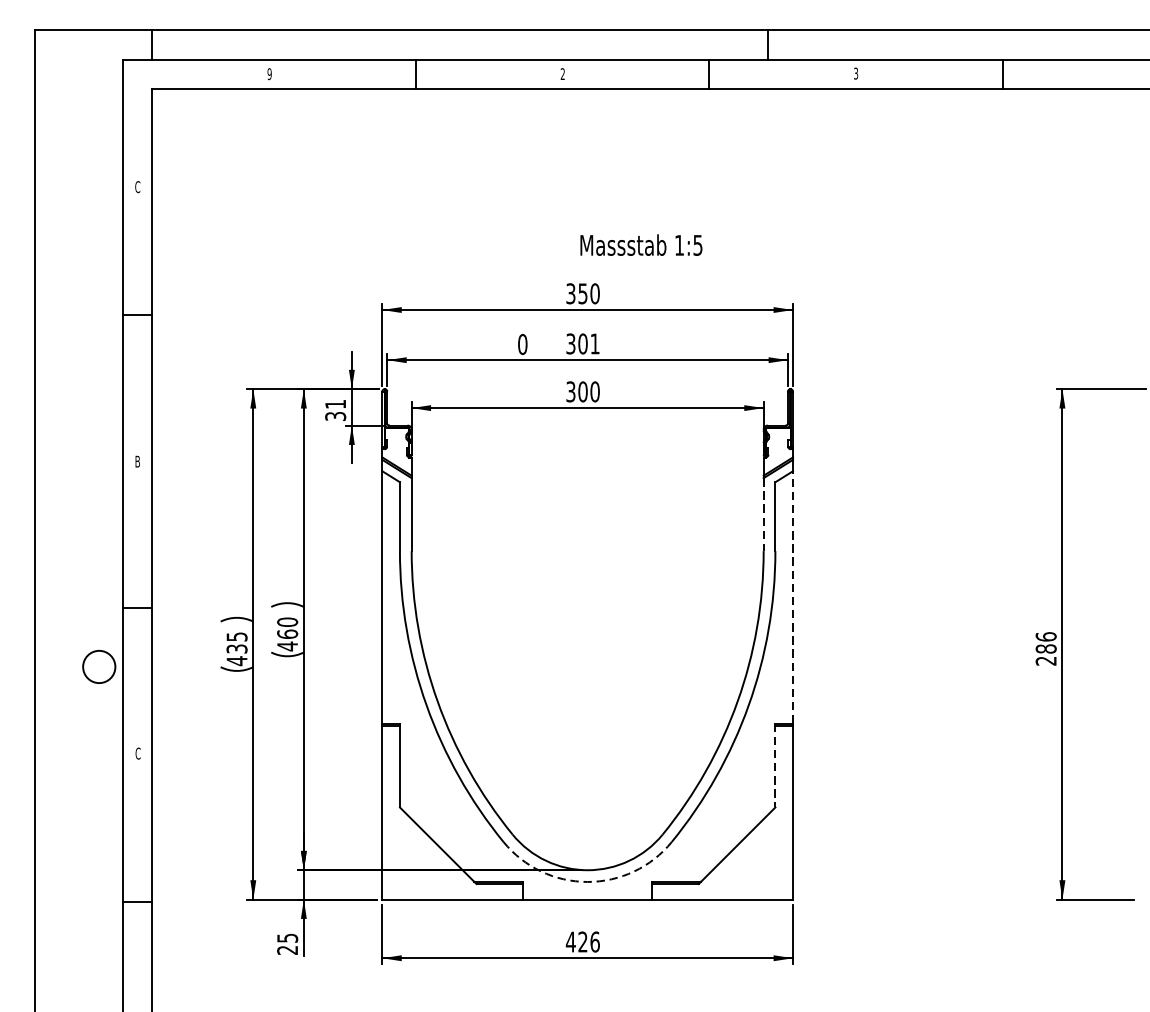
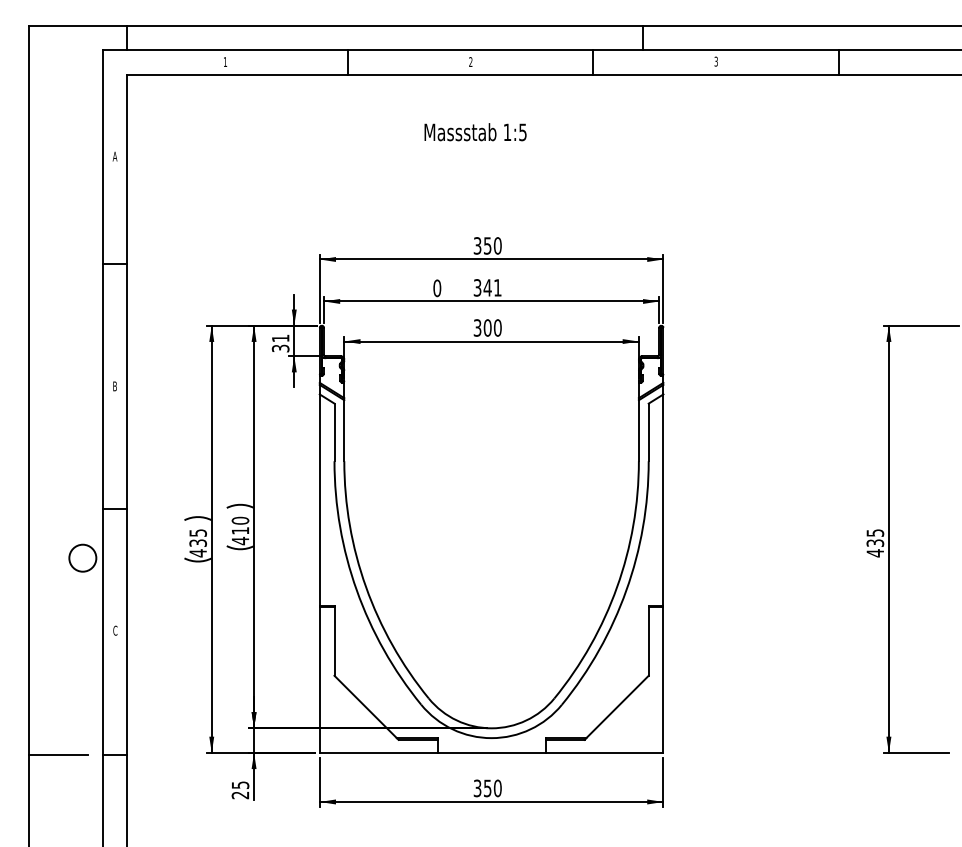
text: (269, 73) -> (225, 61), 9 -> 1
text: (137, 186) -> (114, 156), C -> A
text: (641, 245) -> (475, 132), moved
text: (582, 343) -> (487, 287), 301 -> 341
line: (763, 514) -> (638, 430), dashed -> solid
line: (793, 598) -> (663, 500), dashed -> solid
text: (287, 633) -> (240, 530), 460 -> 410
text: (1046, 649) -> (875, 543), 286 -> 435
line: (775, 766) -> (648, 641), dashed -> solid
arc: (587, 882) -> (491, 738), dashed -> solid
line: (68, 901) -> (57, 754), added
text: (582, 942) -> (487, 788), 426 -> 350

